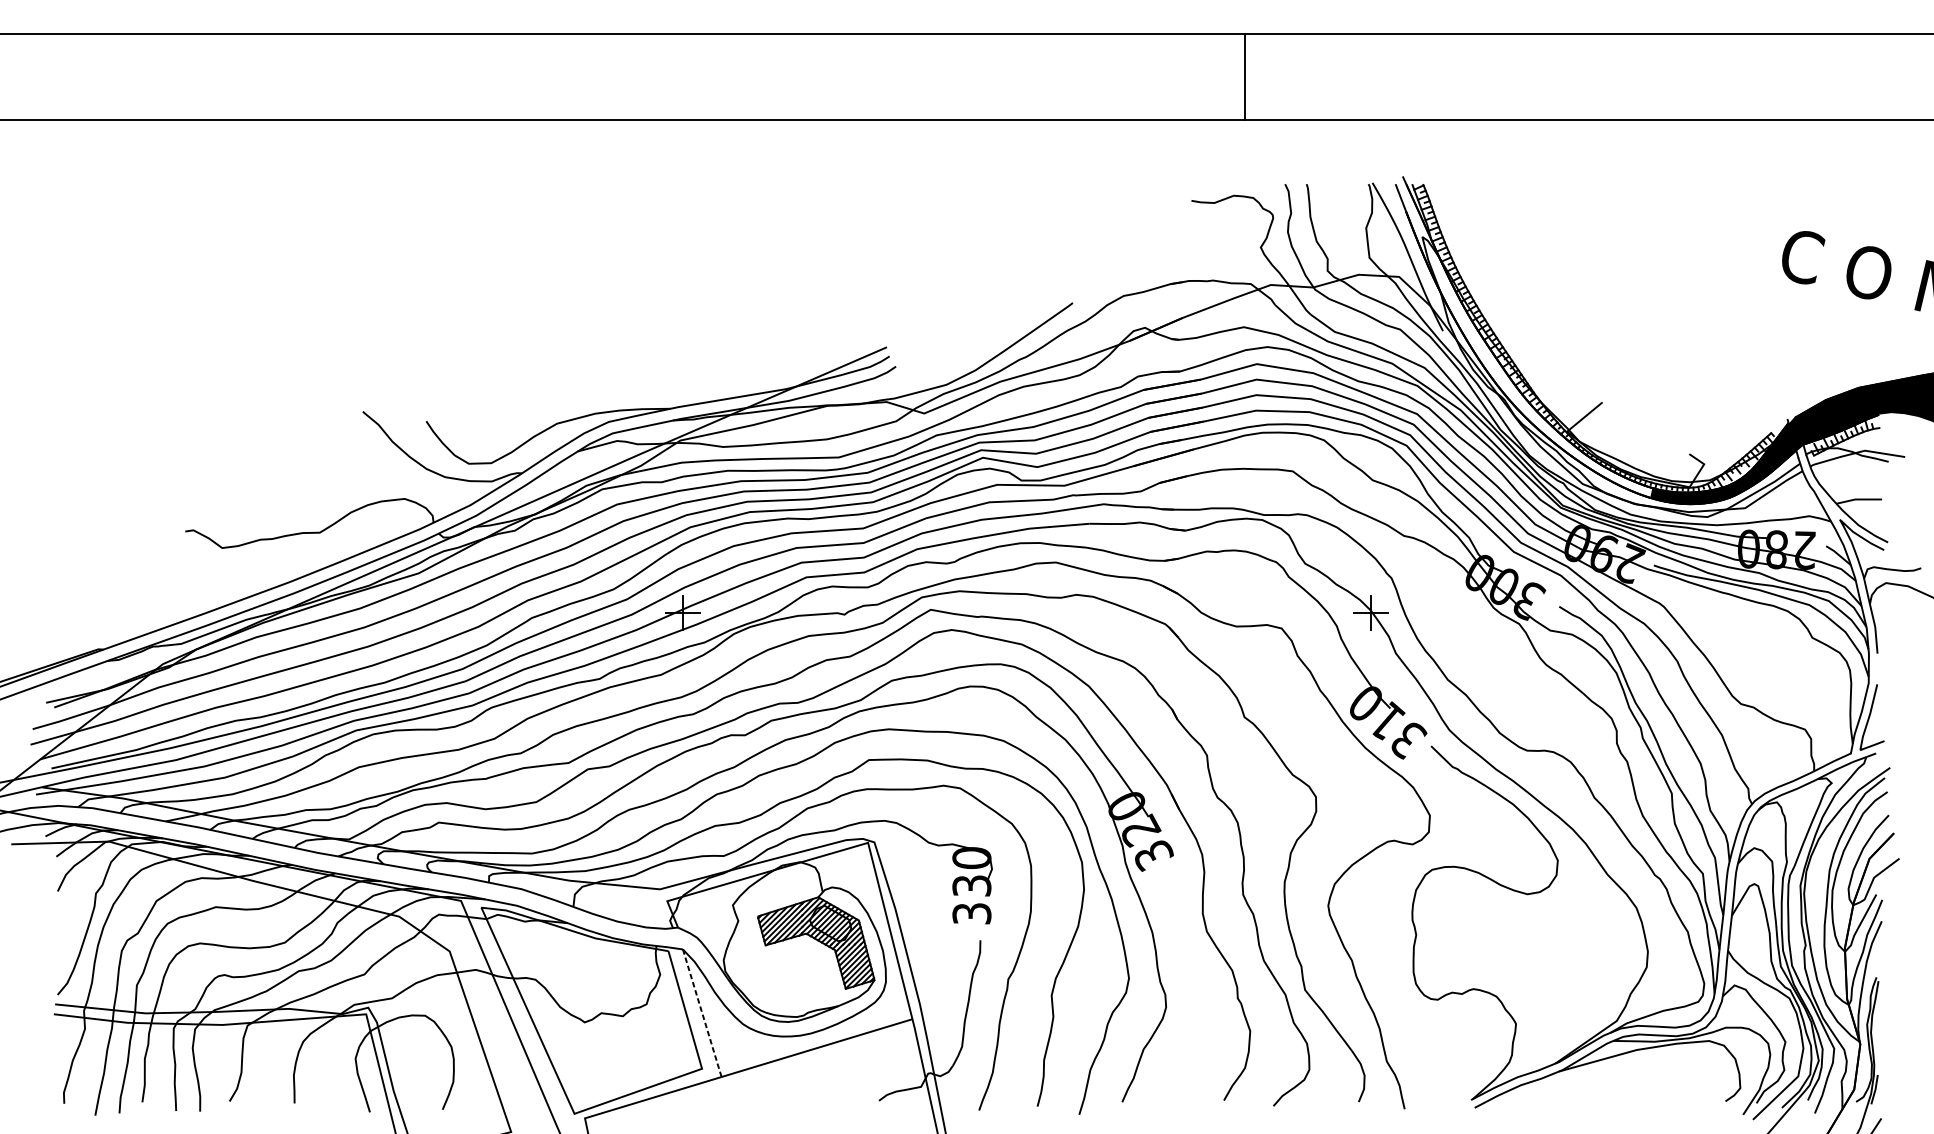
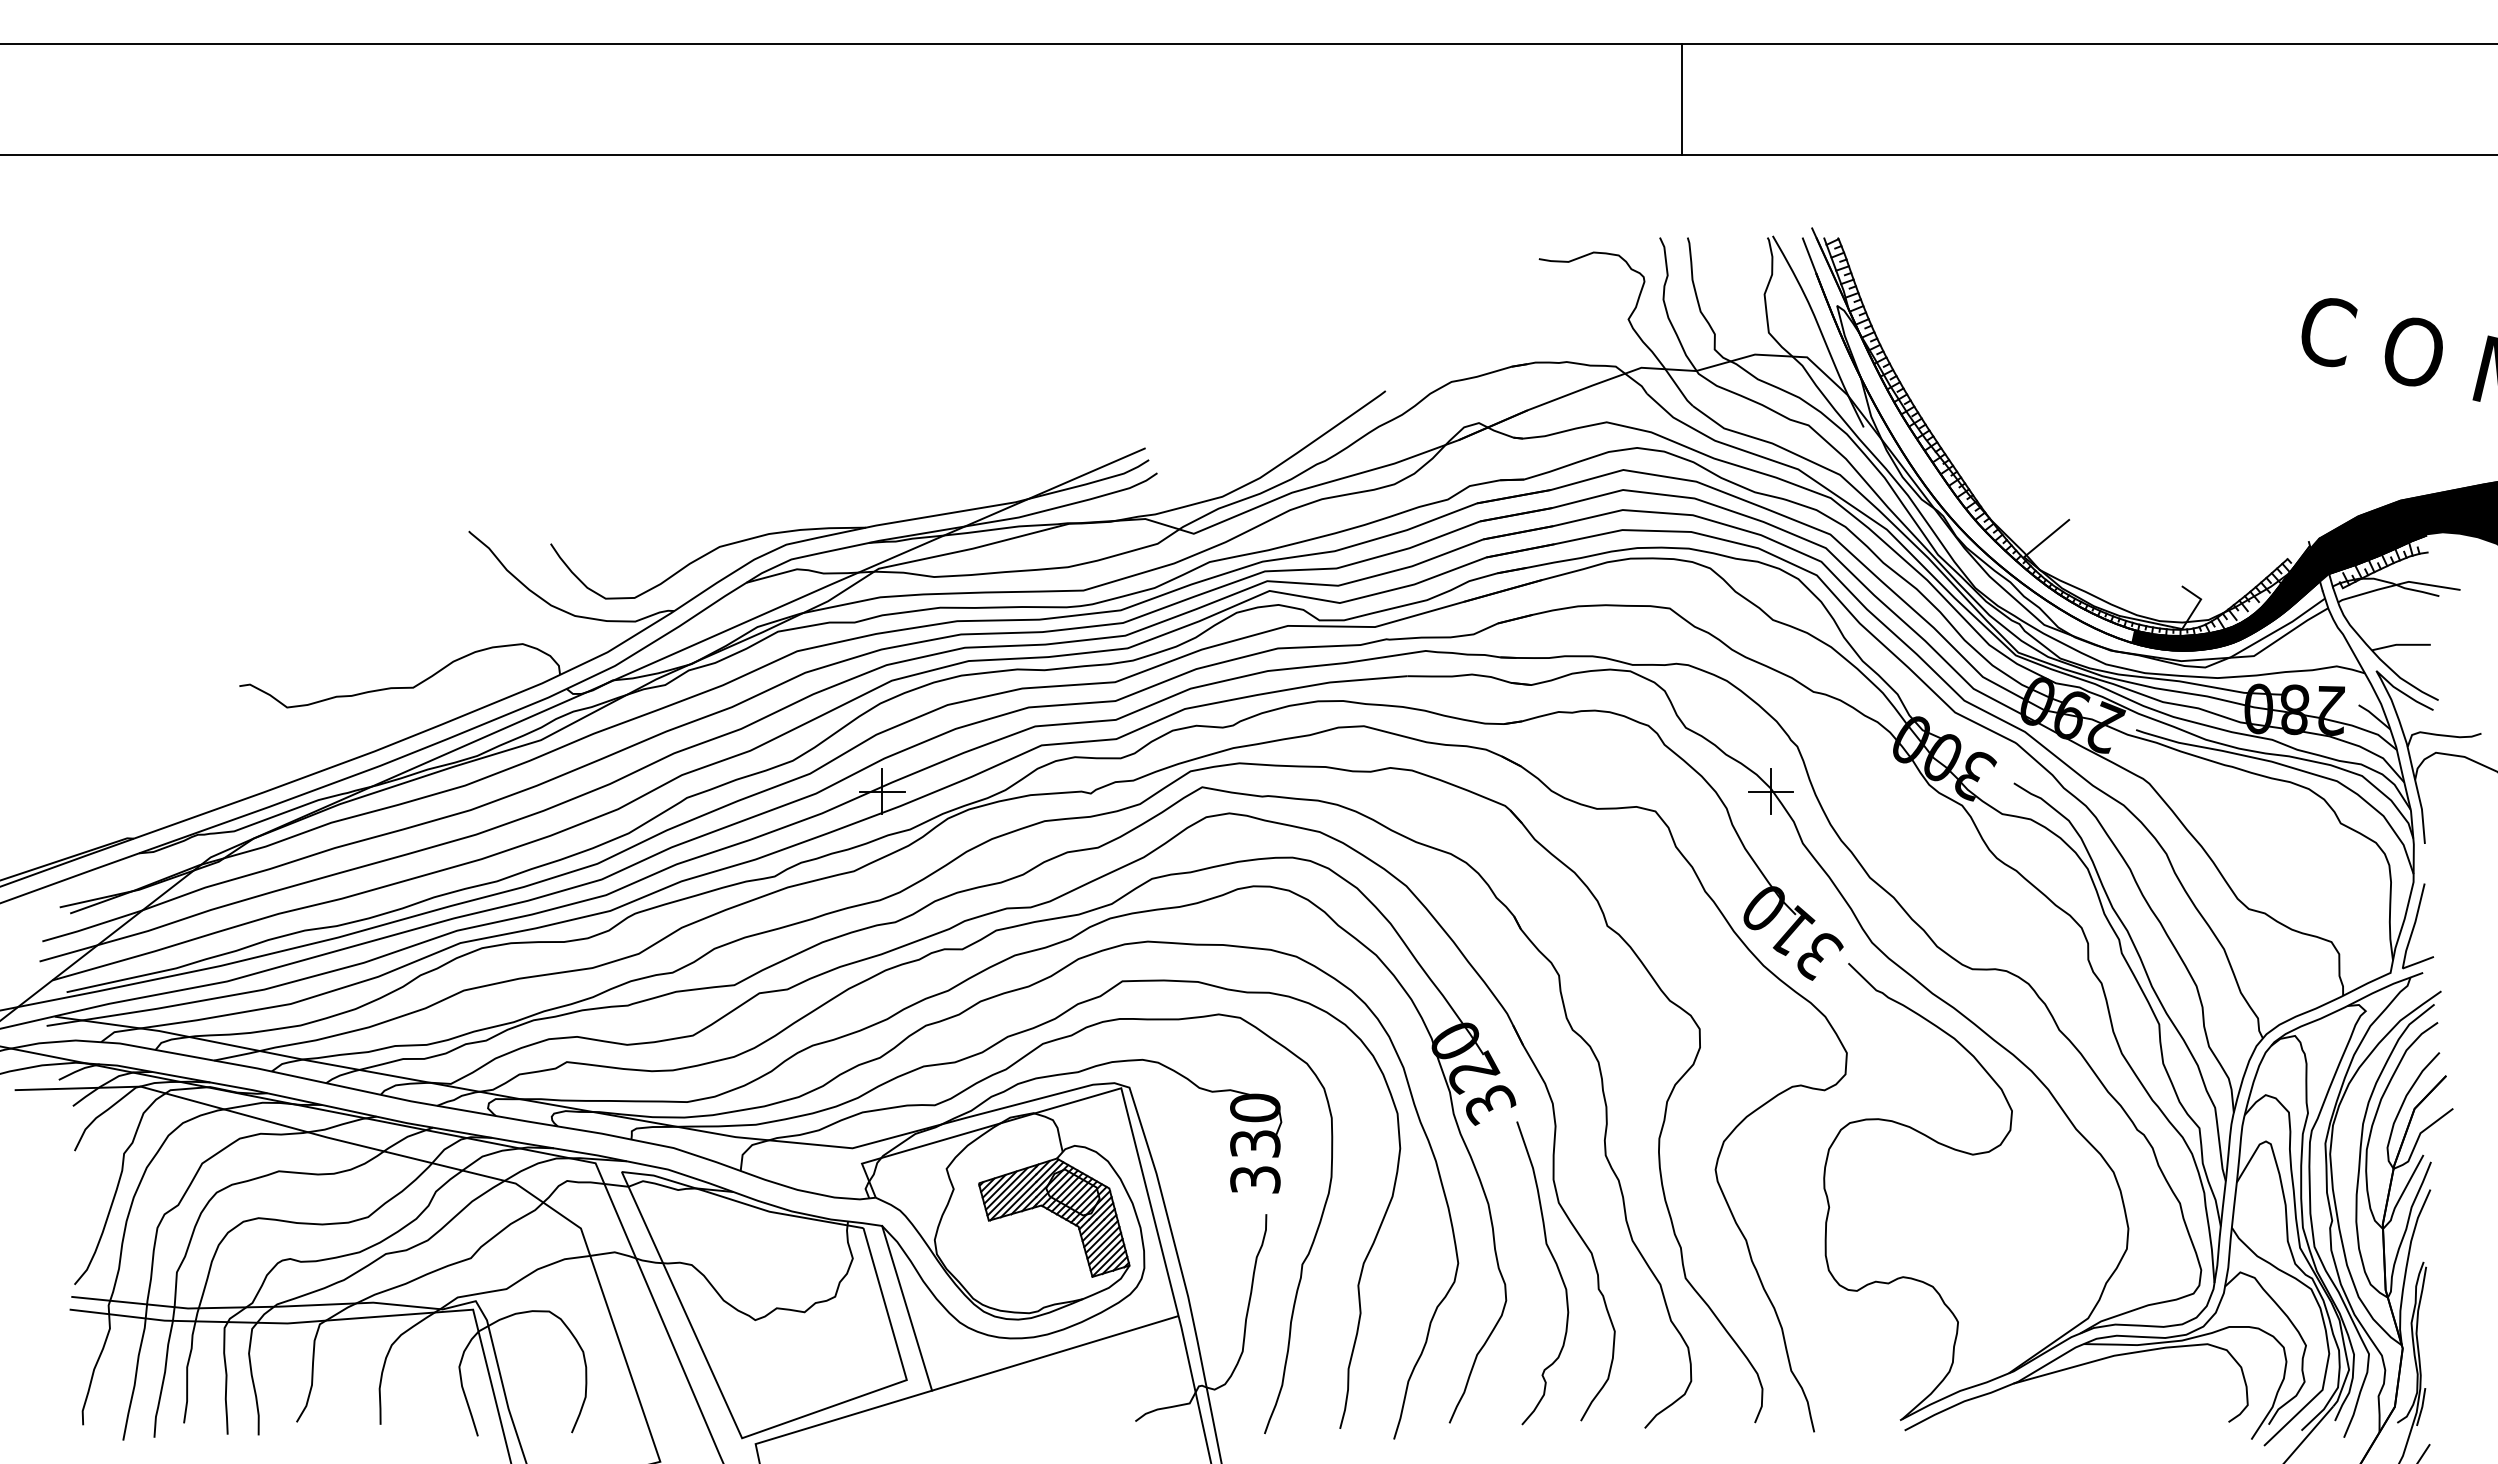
line: (1245, 76) -> (1682, 98), moved
curve: (1205, 981) -> (1556, 1267), added
line: (702, 1013) -> (907, 1308), dashed -> solid

